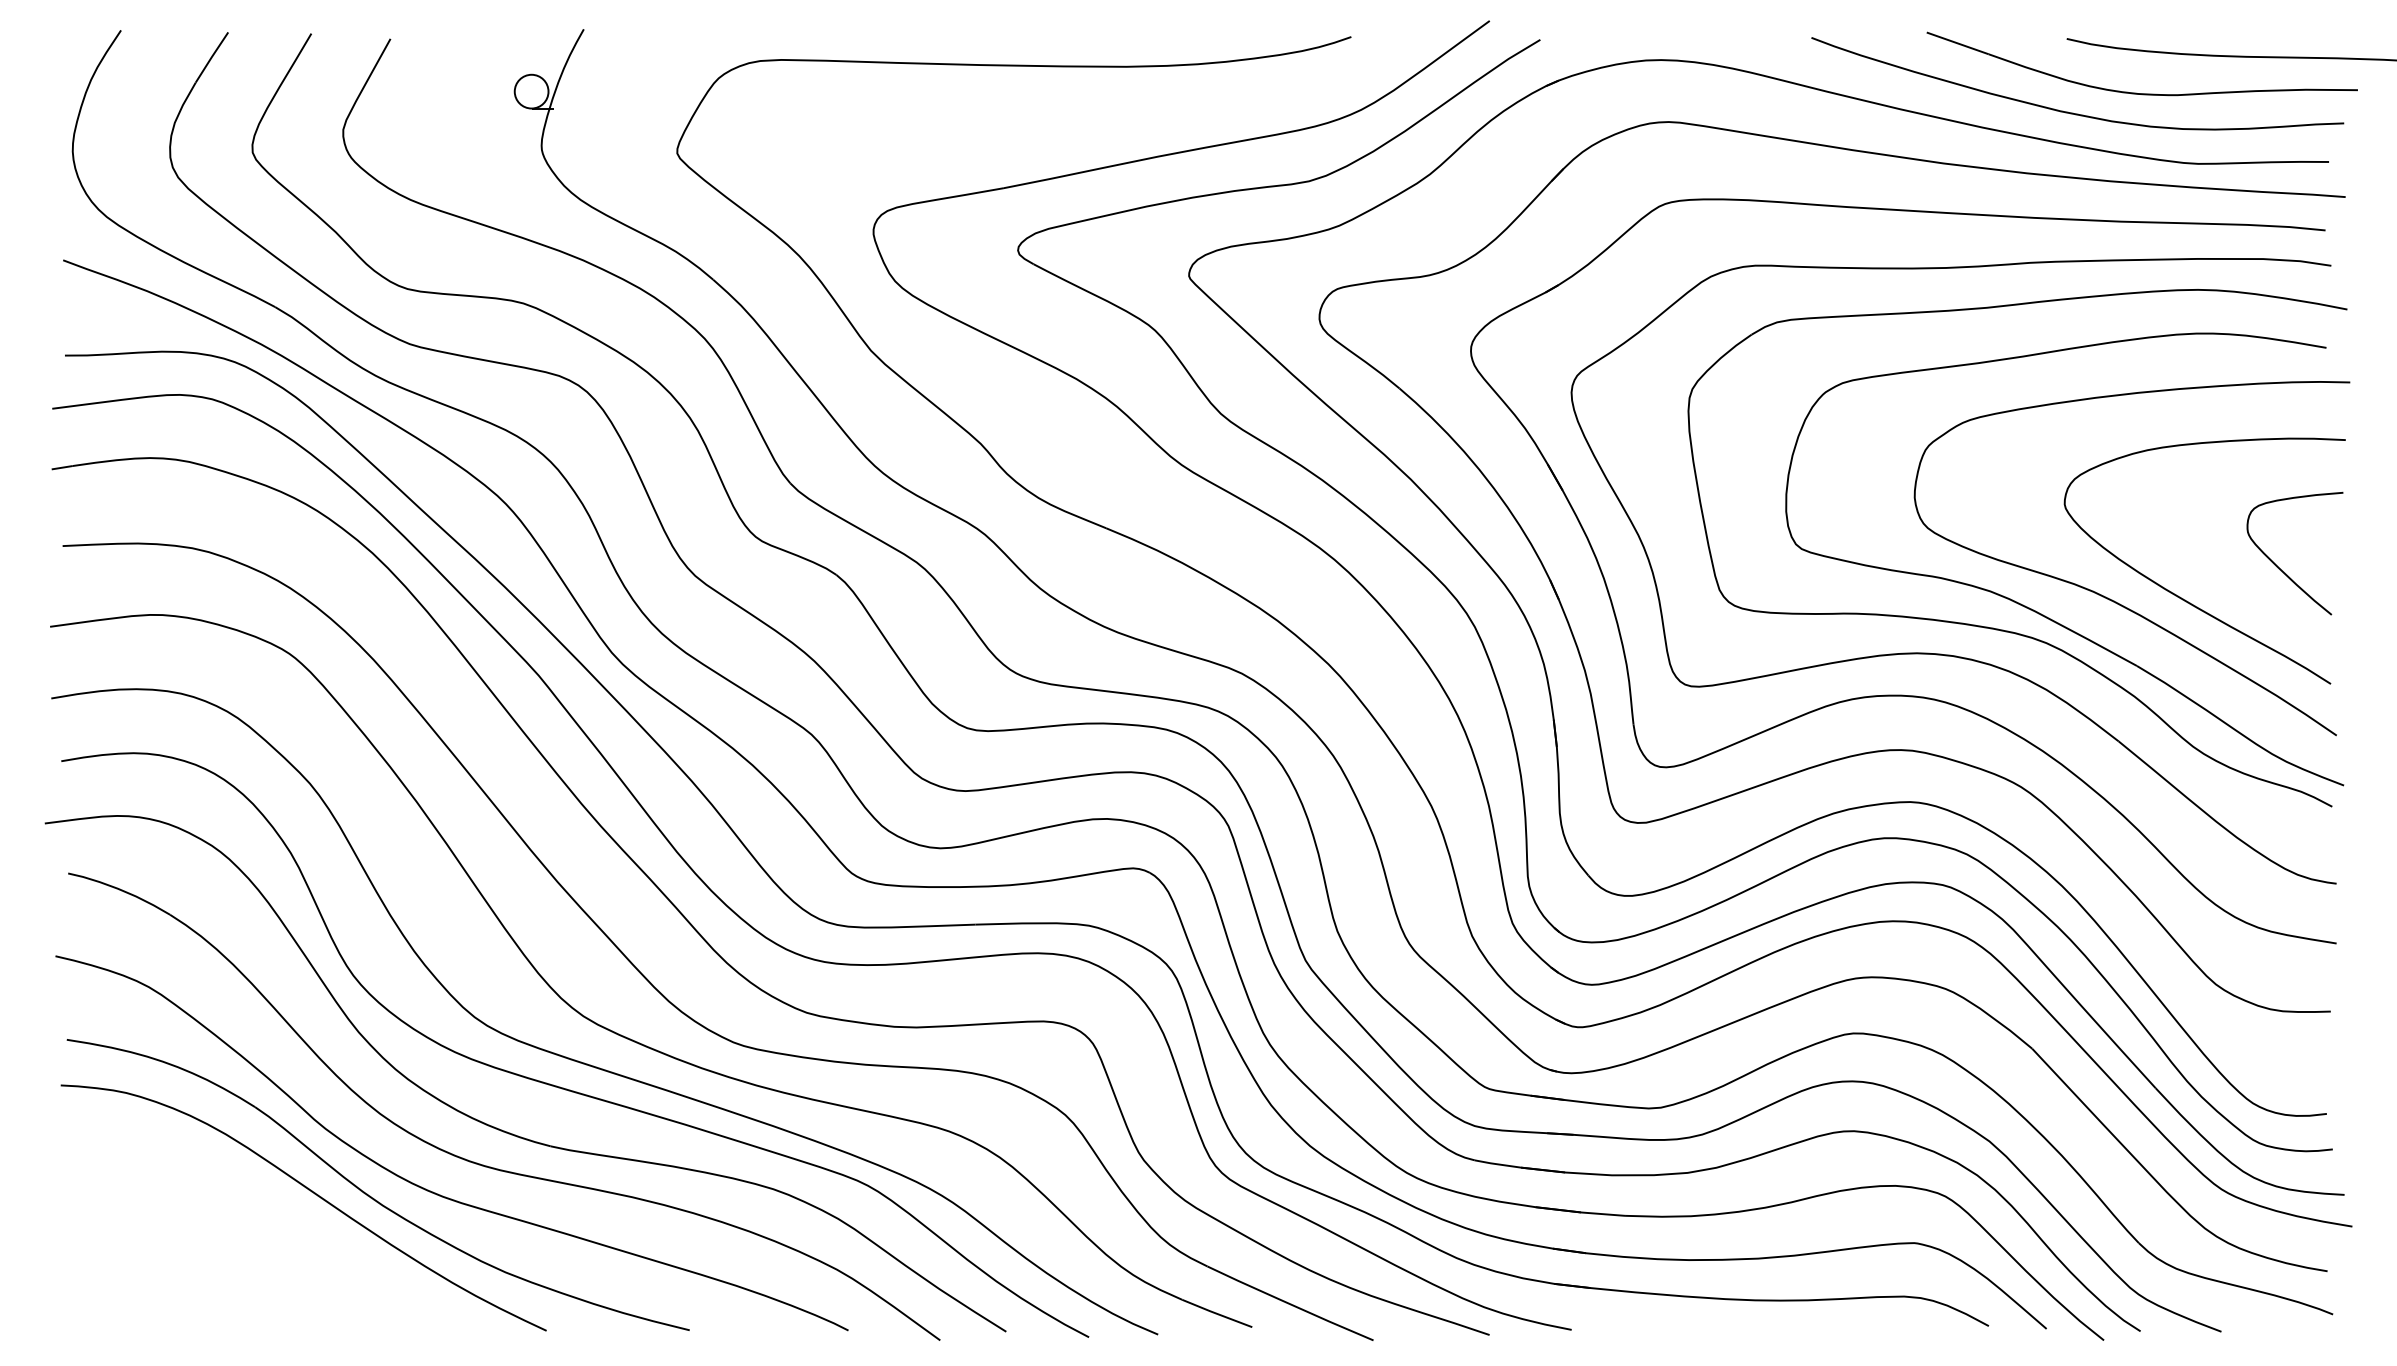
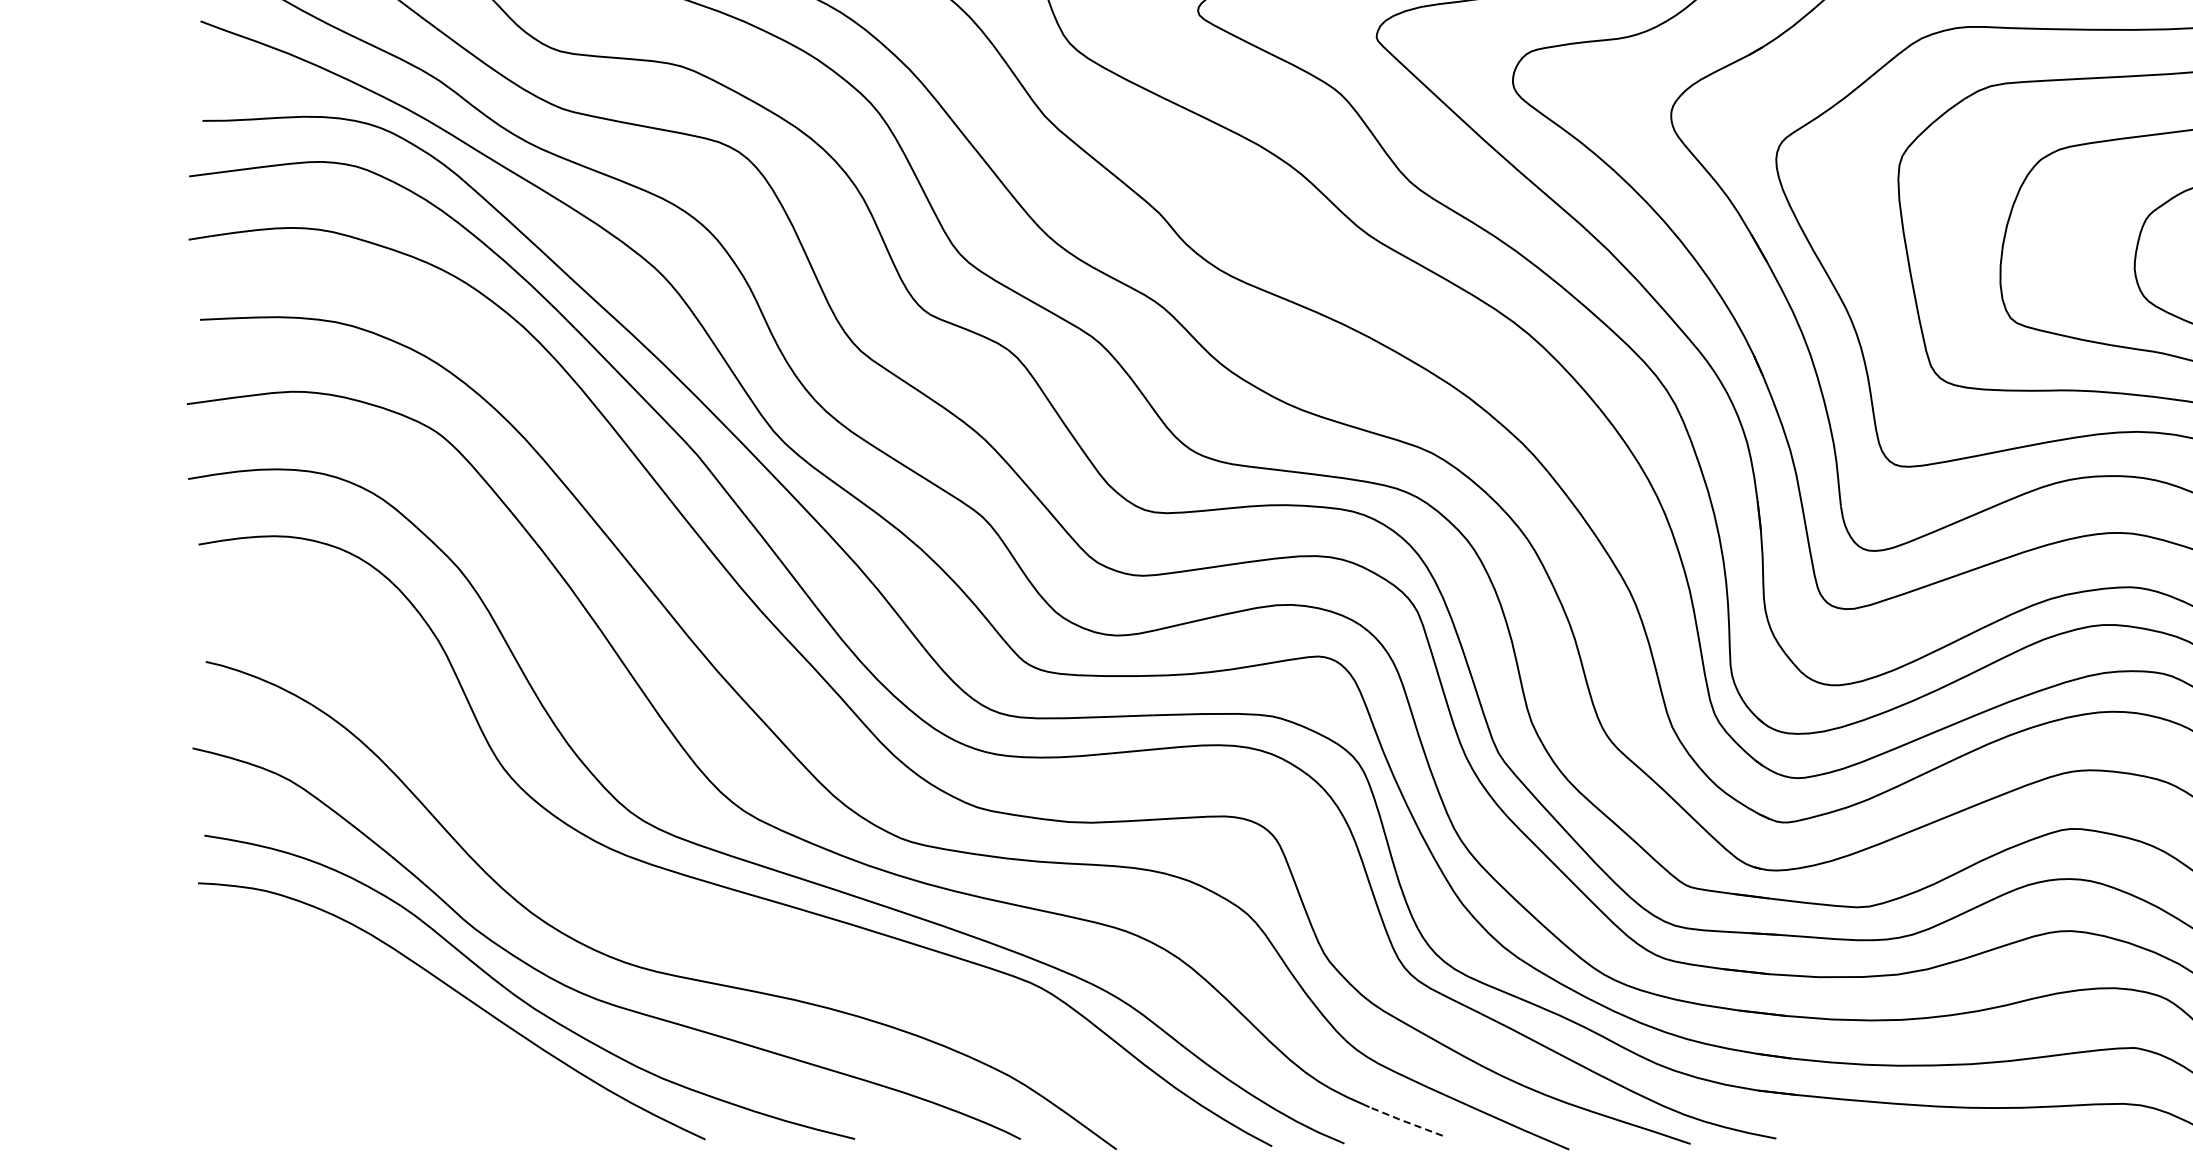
part: (507, 1131) -> (664, 931), removed
line: (1215, 1313) -> (1404, 1121), solid -> dashed

